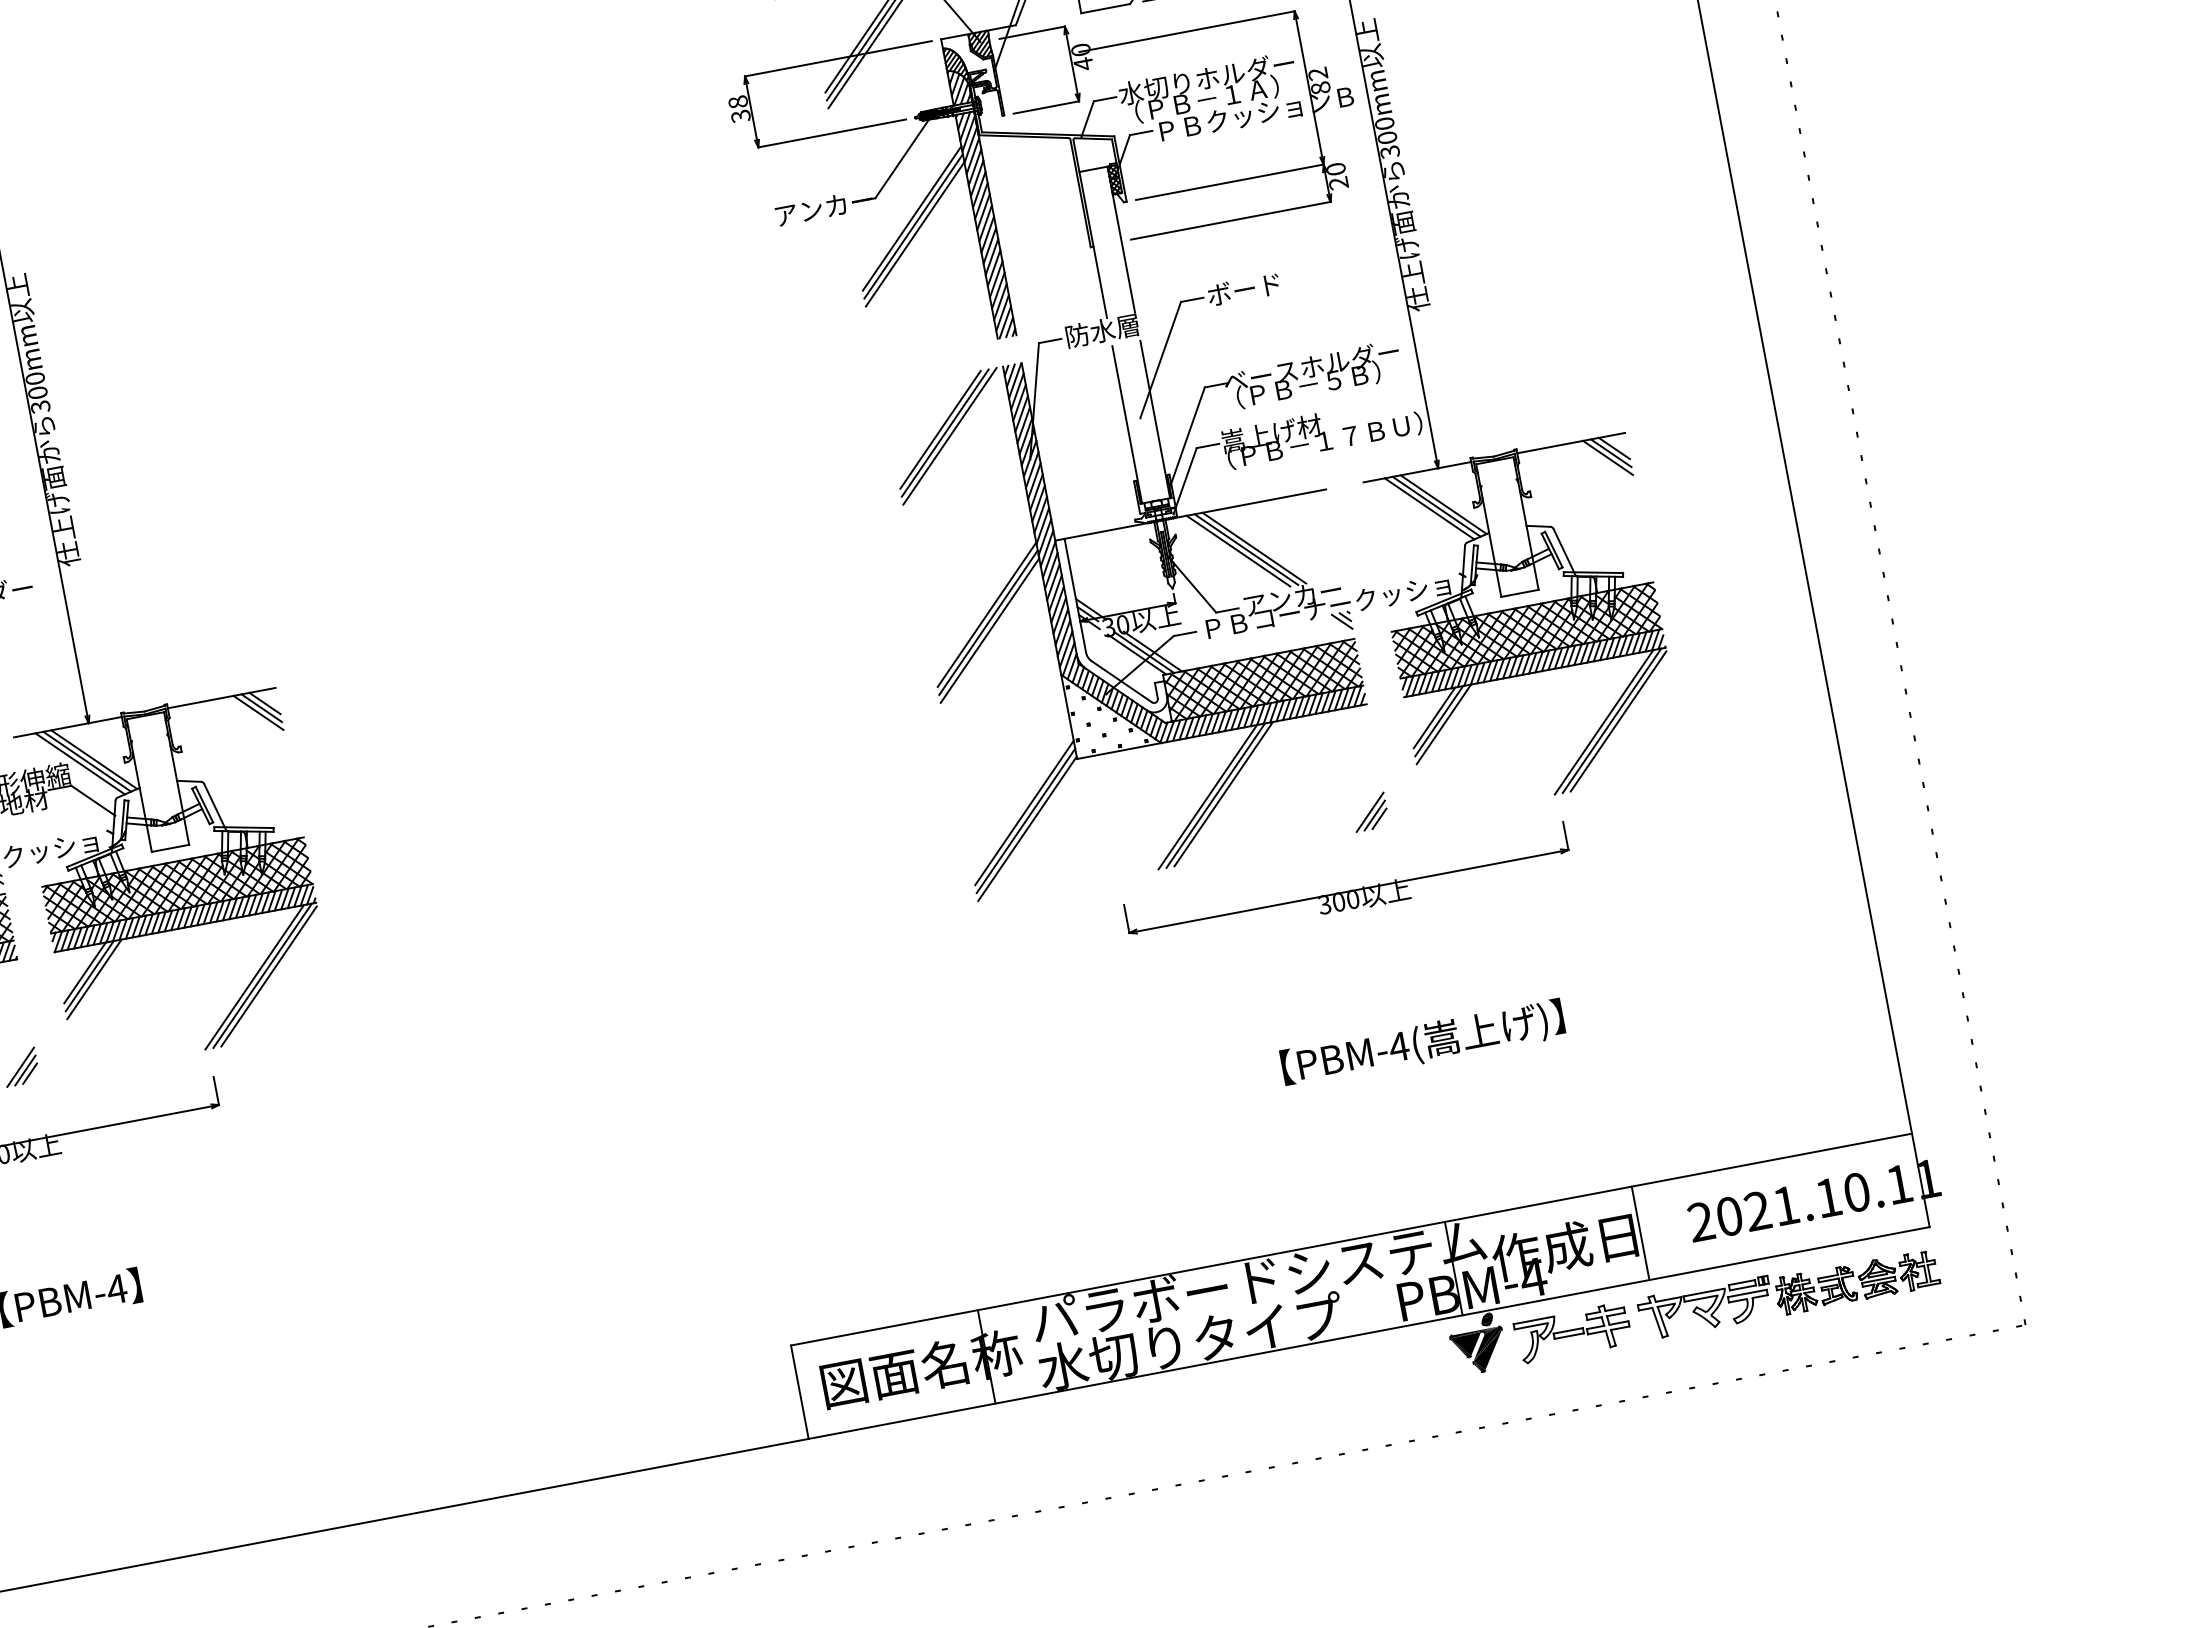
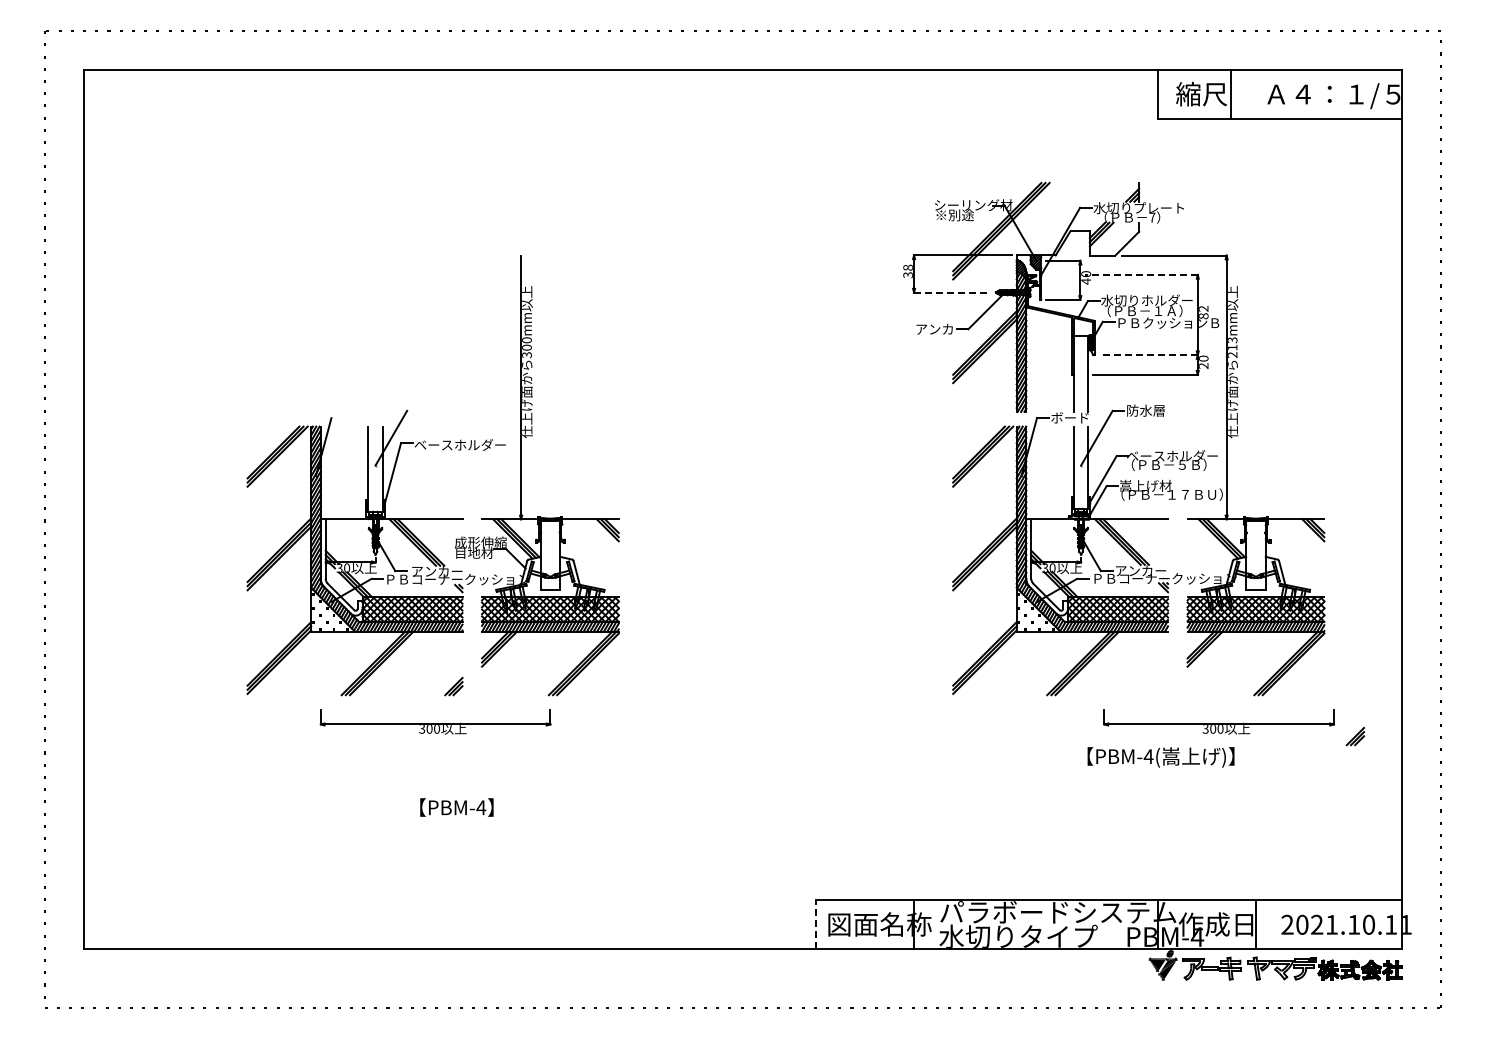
line: (1185, 32) -> (1140, 275), solid -> dashed
line: (831, 133) -> (952, 292), solid -> dashed
text: (1387, 137) -> (1232, 347), 300mm -> 213mm
line: (1229, 183) -> (1148, 355), solid -> dashed
text: (1243, 289) -> (1145, 410), ボード -> 防水層
text: (1100, 330) -> (1069, 417), 防水層 -> ボード
part: (1370, 812) -> (1355, 736), moved
part: (1346, 886) -> (1218, 721), moved
text: (1421, 1044) -> (1160, 757), moved
line: (800, 1391) -> (816, 924), solid -> dashed

